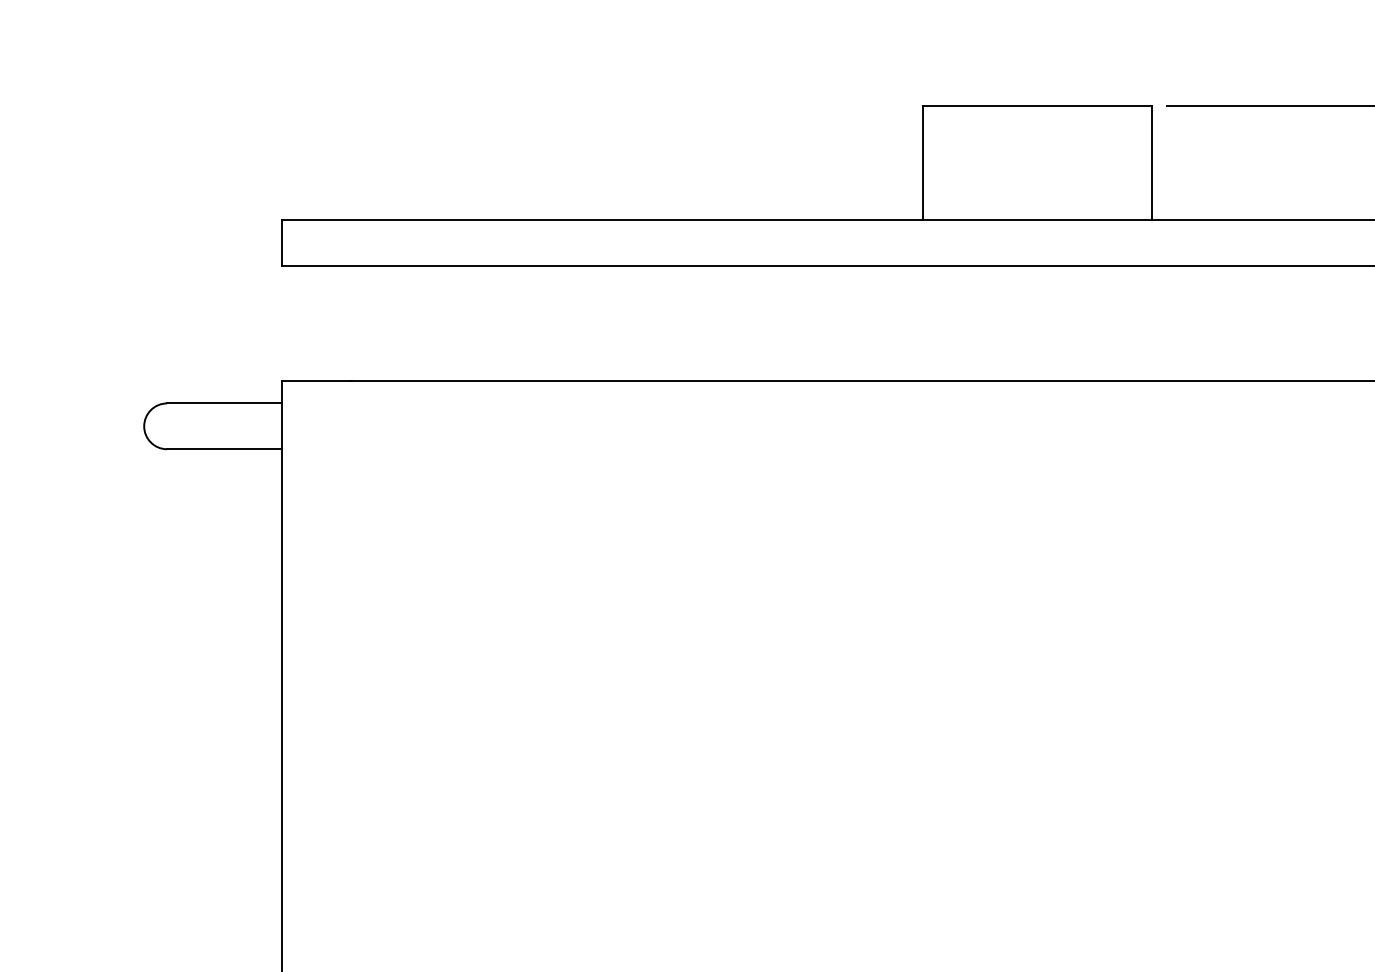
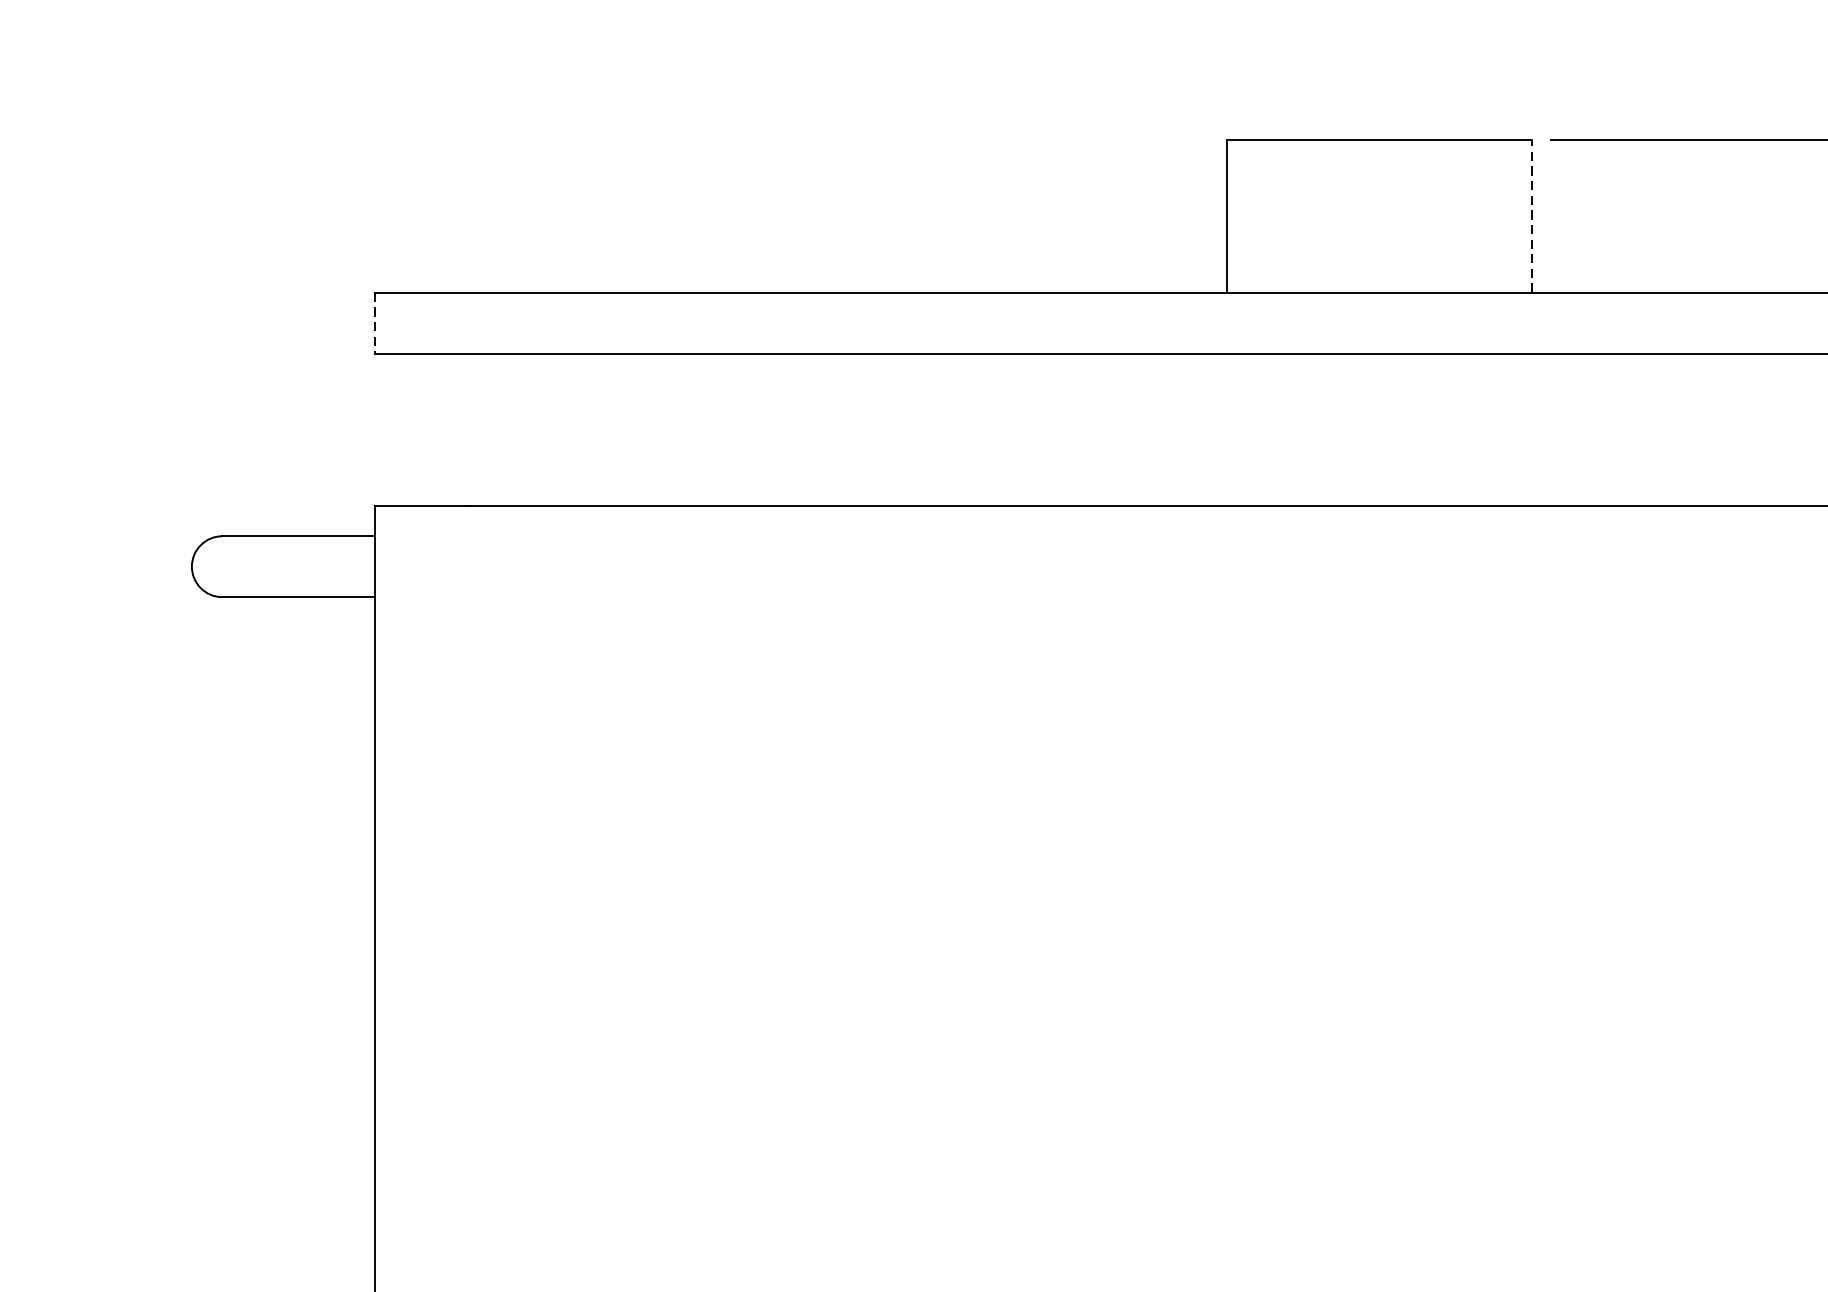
line: (1152, 162) -> (1532, 216), solid -> dashed
line: (281, 243) -> (374, 323), solid -> dashed

